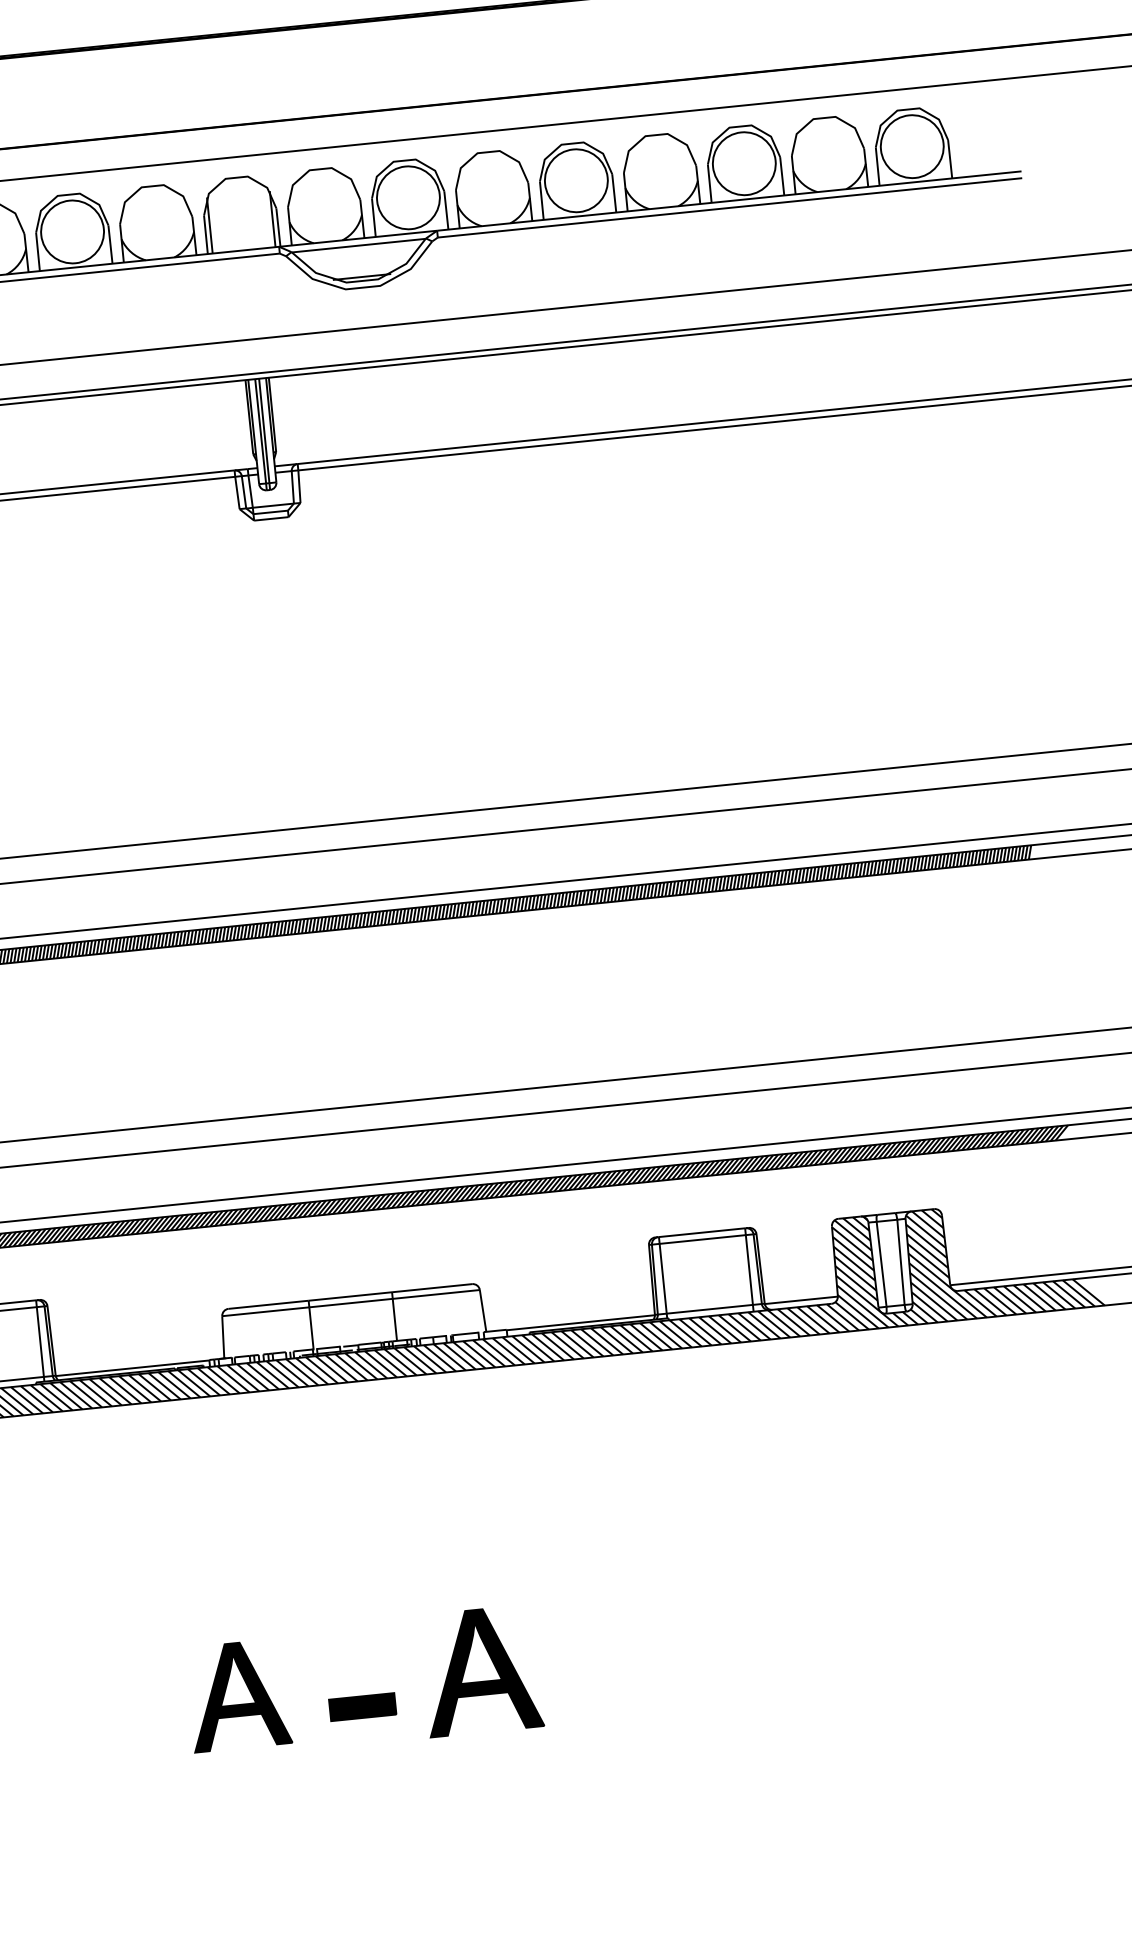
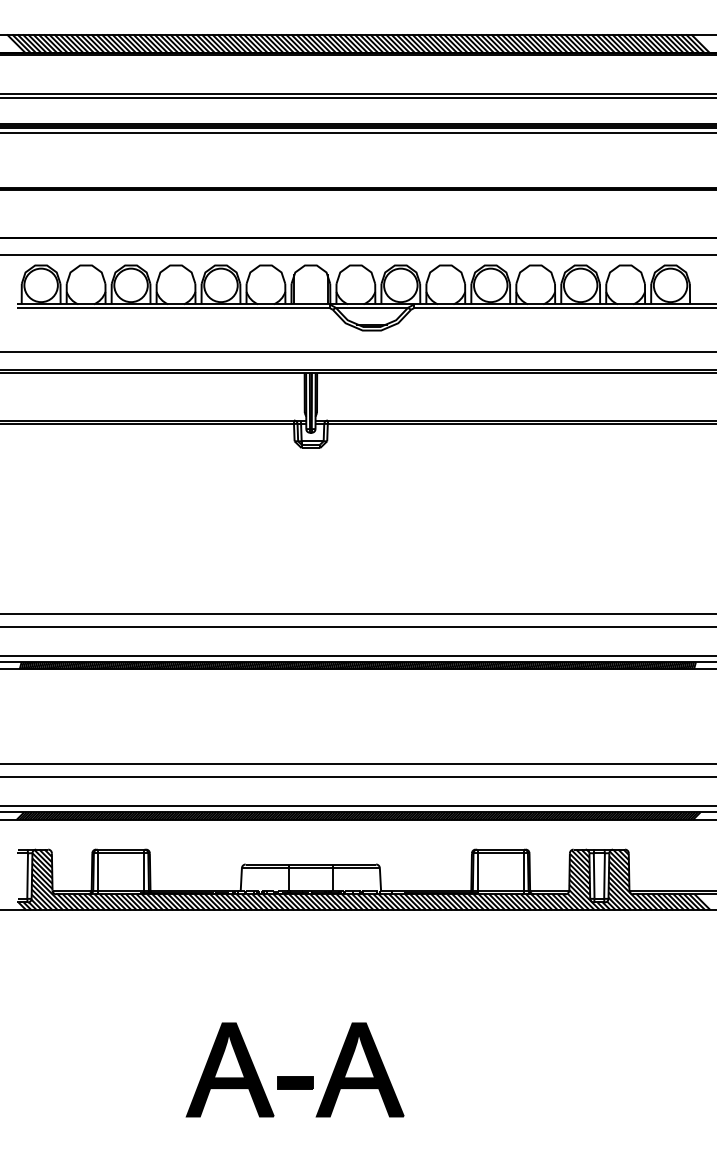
part: (480, 1670) -> (359, 1069), size x1.43
part: (237, 1694) -> (229, 1069), size x1.67

